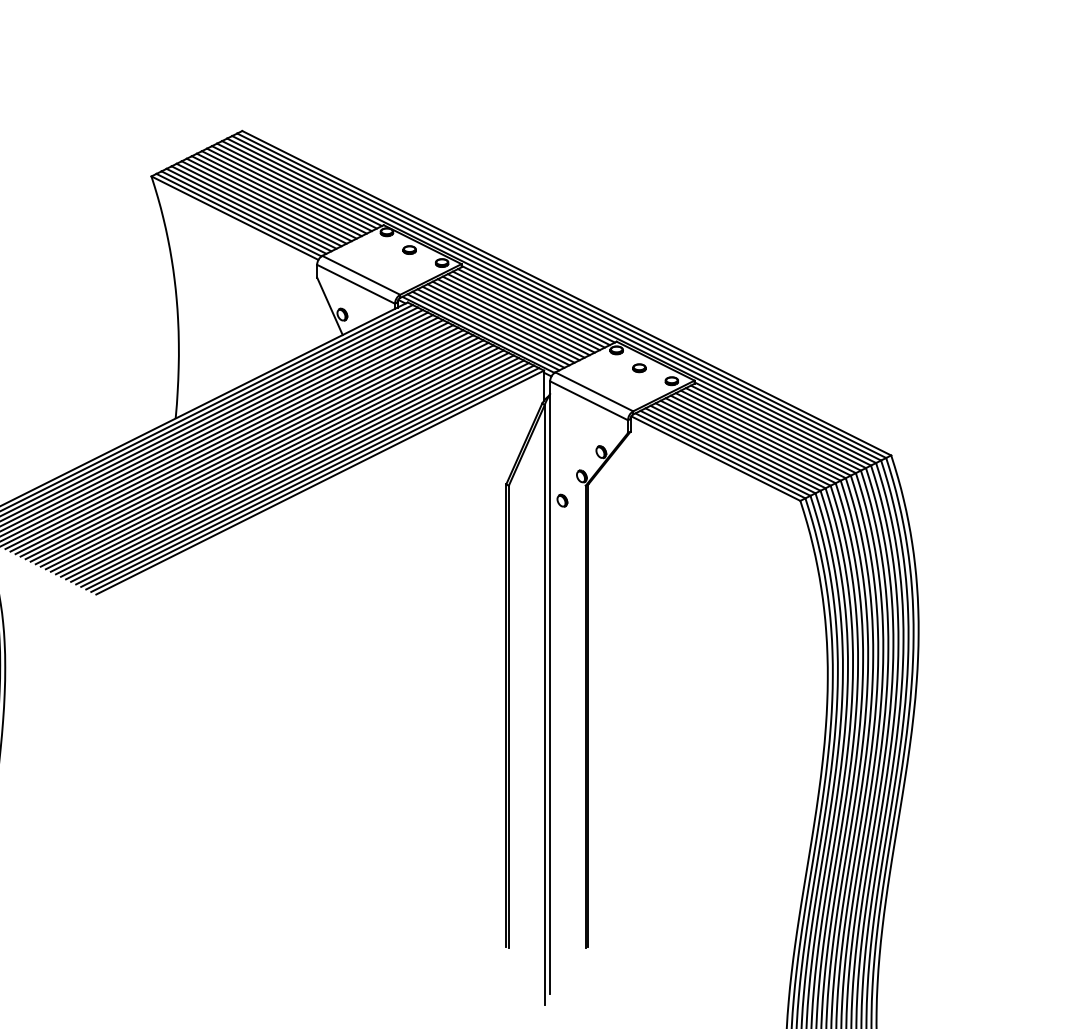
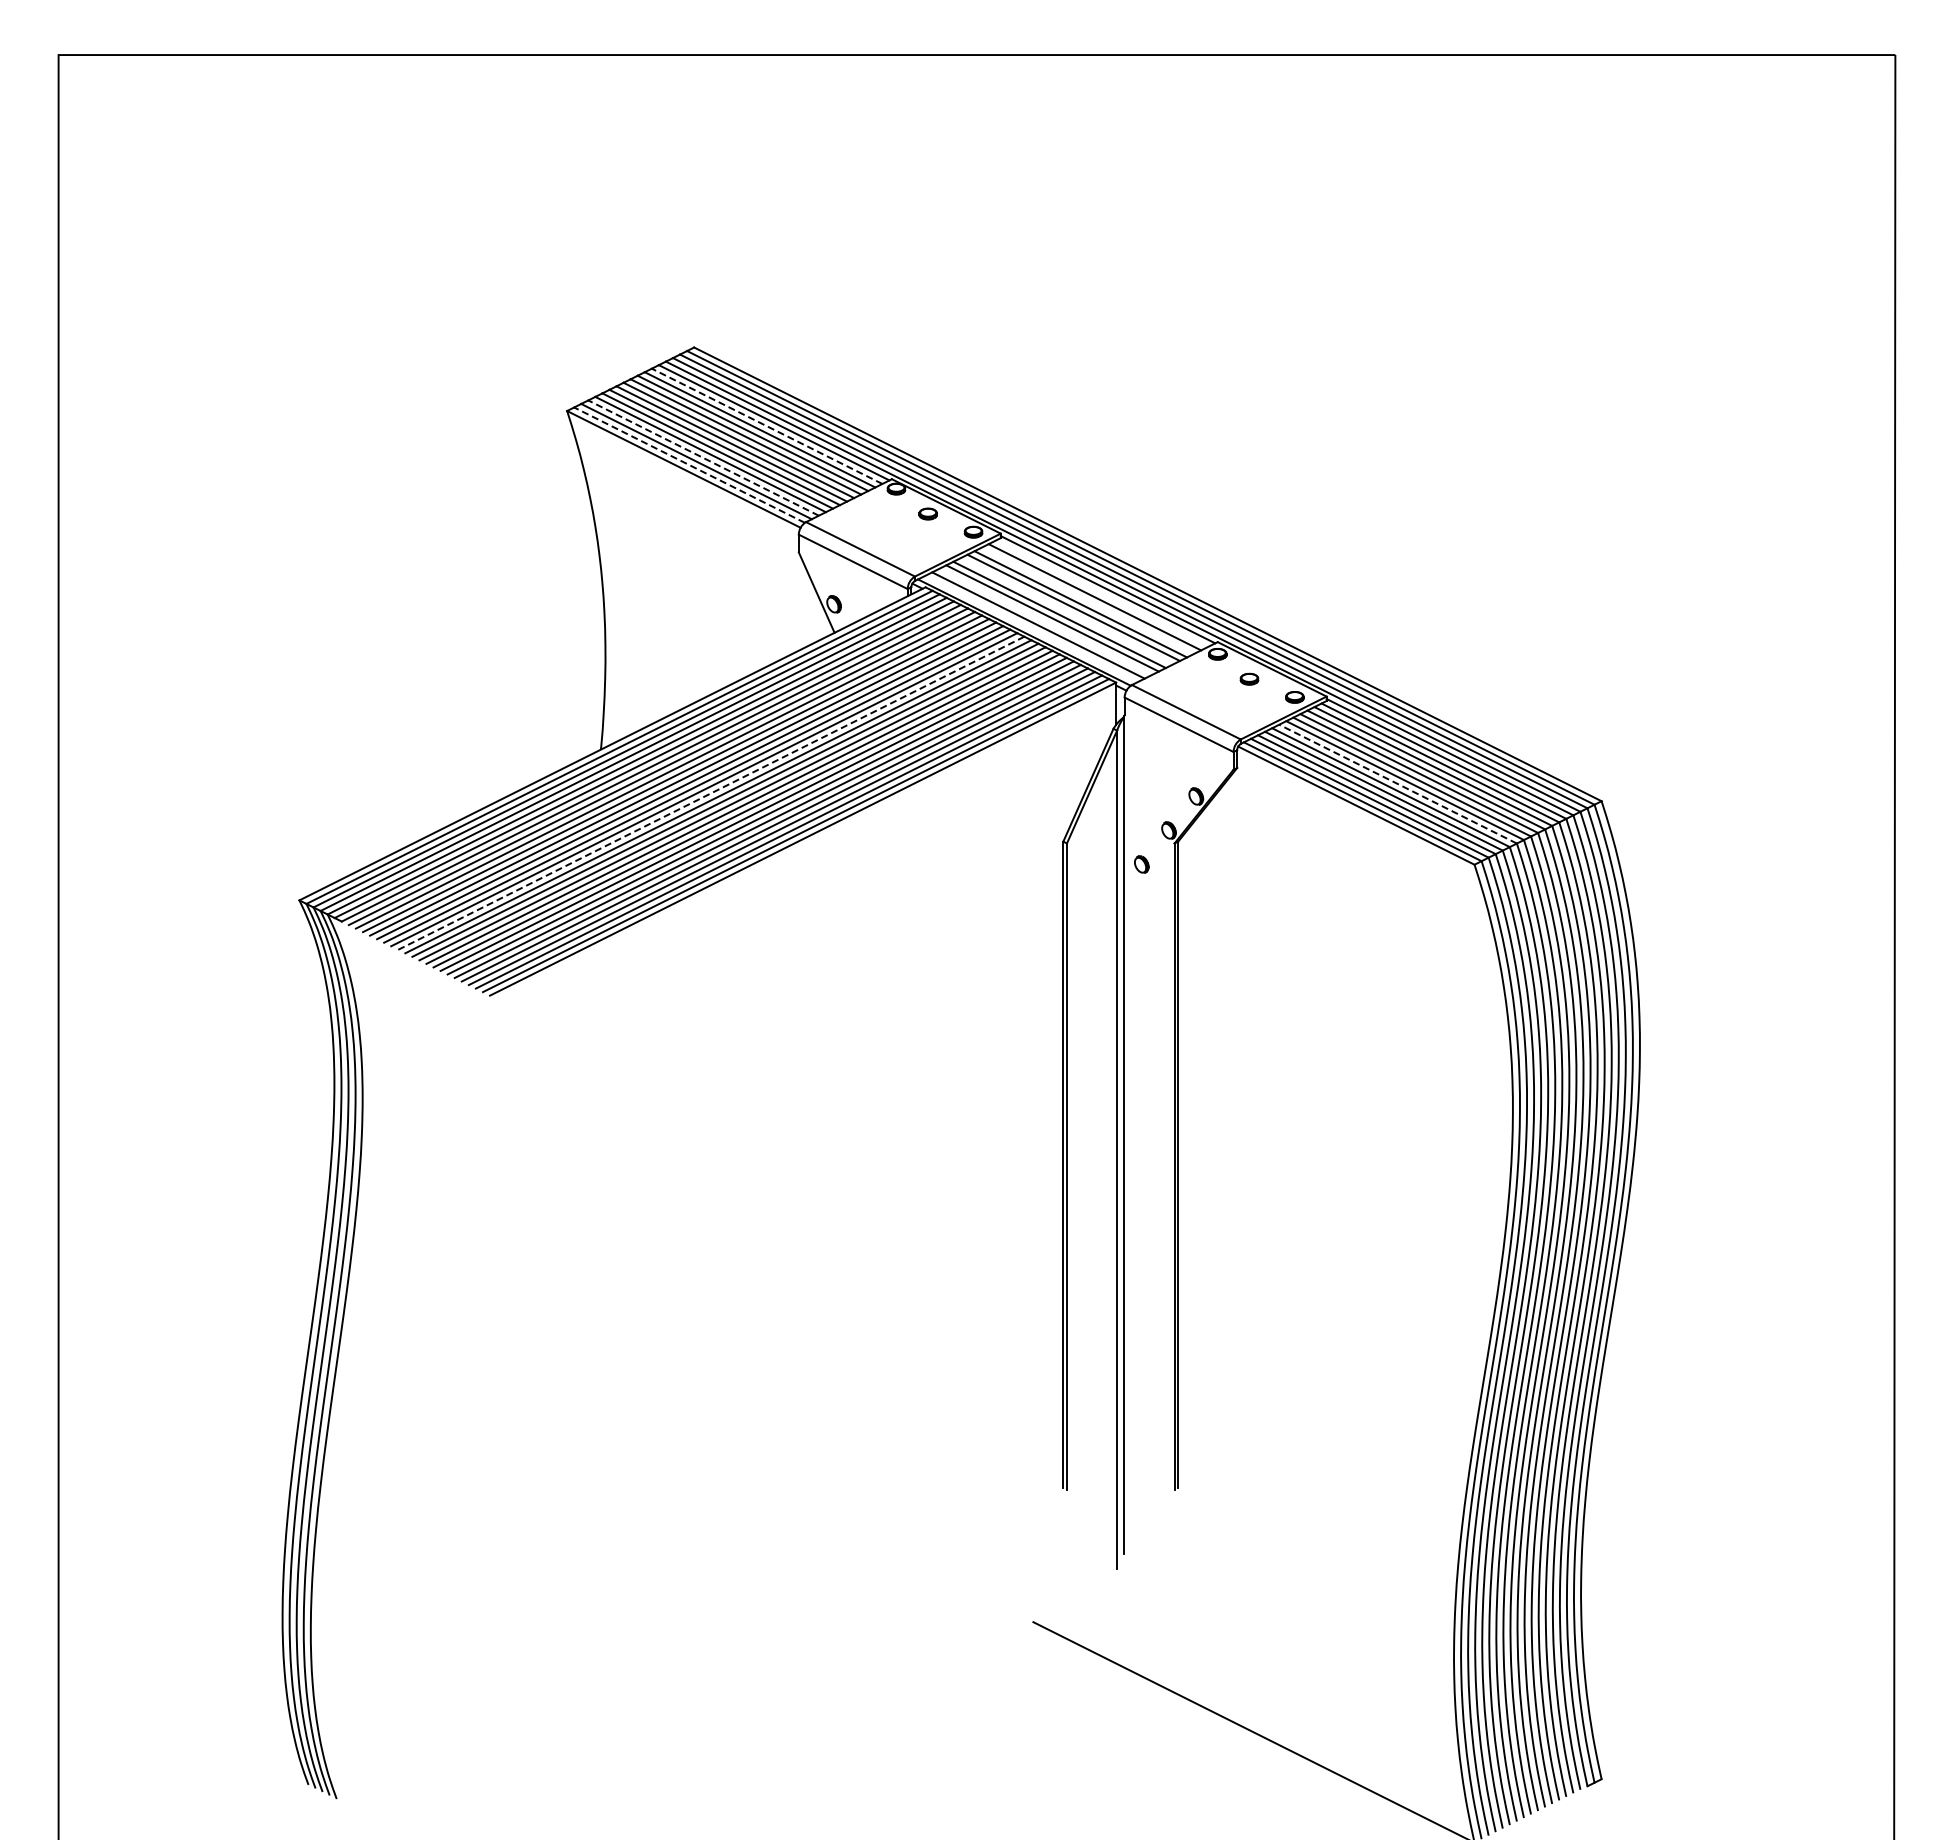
line: (294, 187) -> (767, 426), solid -> dashed
line: (248, 210) -> (703, 458), solid -> dashed
line: (238, 215) -> (689, 465), solid -> dashed
line: (533, 306) -> (1101, 593), removed
line: (523, 311) -> (1087, 600), removed
line: (508, 319) -> (1066, 611), removed
line: (493, 326) -> (1045, 621), removed
line: (483, 331) -> (1031, 628), removed
line: (745, 443) -> (1398, 784), solid -> dashed
line: (253, 449) -> (710, 793), solid -> dashed

